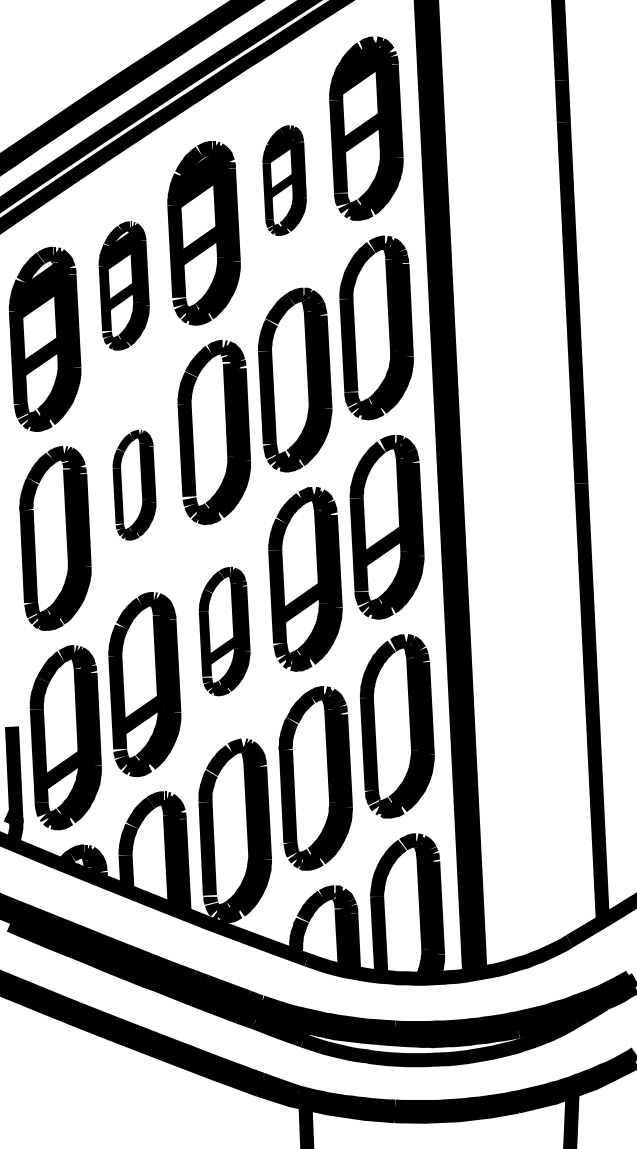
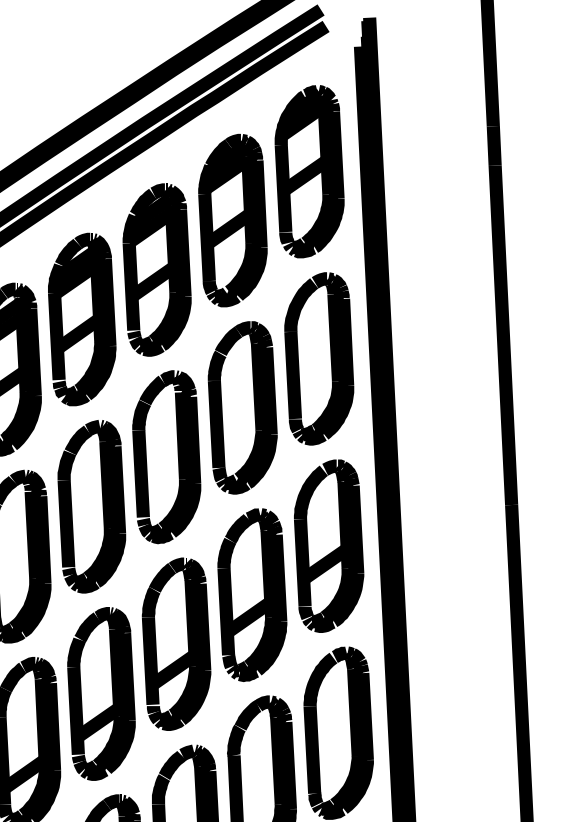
part: (284, 180) -> (232, 220), size x1.67
part: (123, 285) -> (81, 319), size x1.43
part: (134, 484) -> (91, 506), size x1.67
part: (224, 631) -> (176, 644), size x1.43

